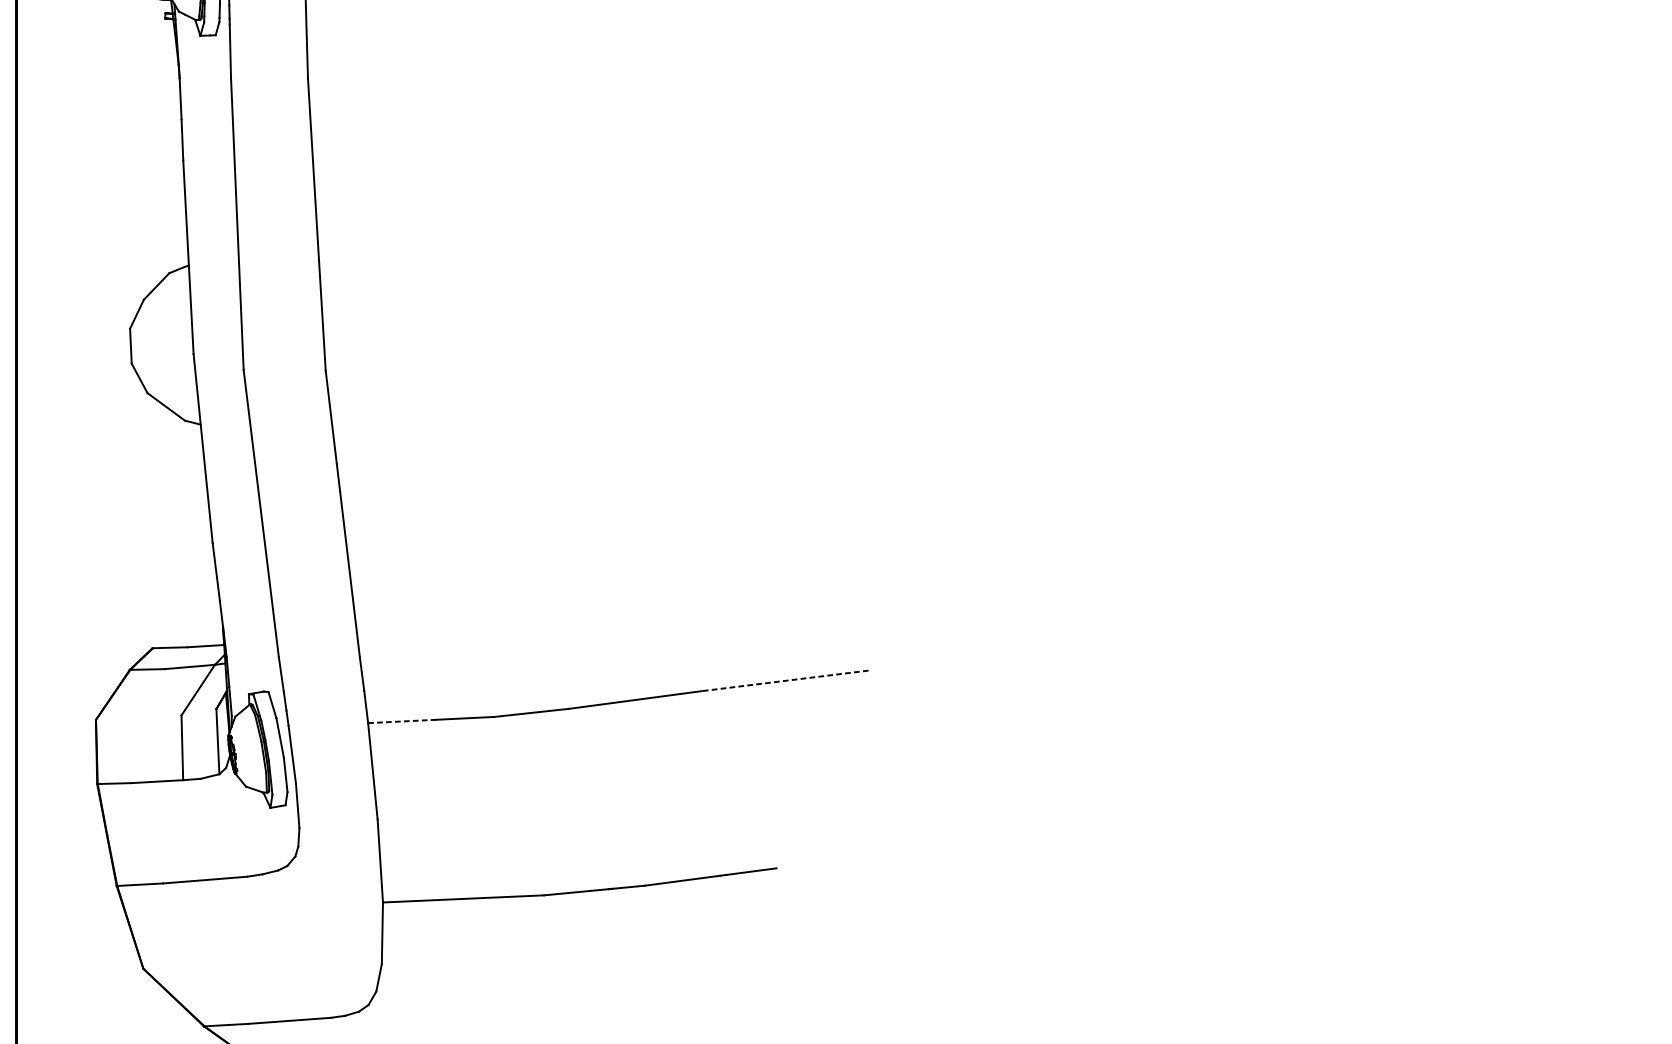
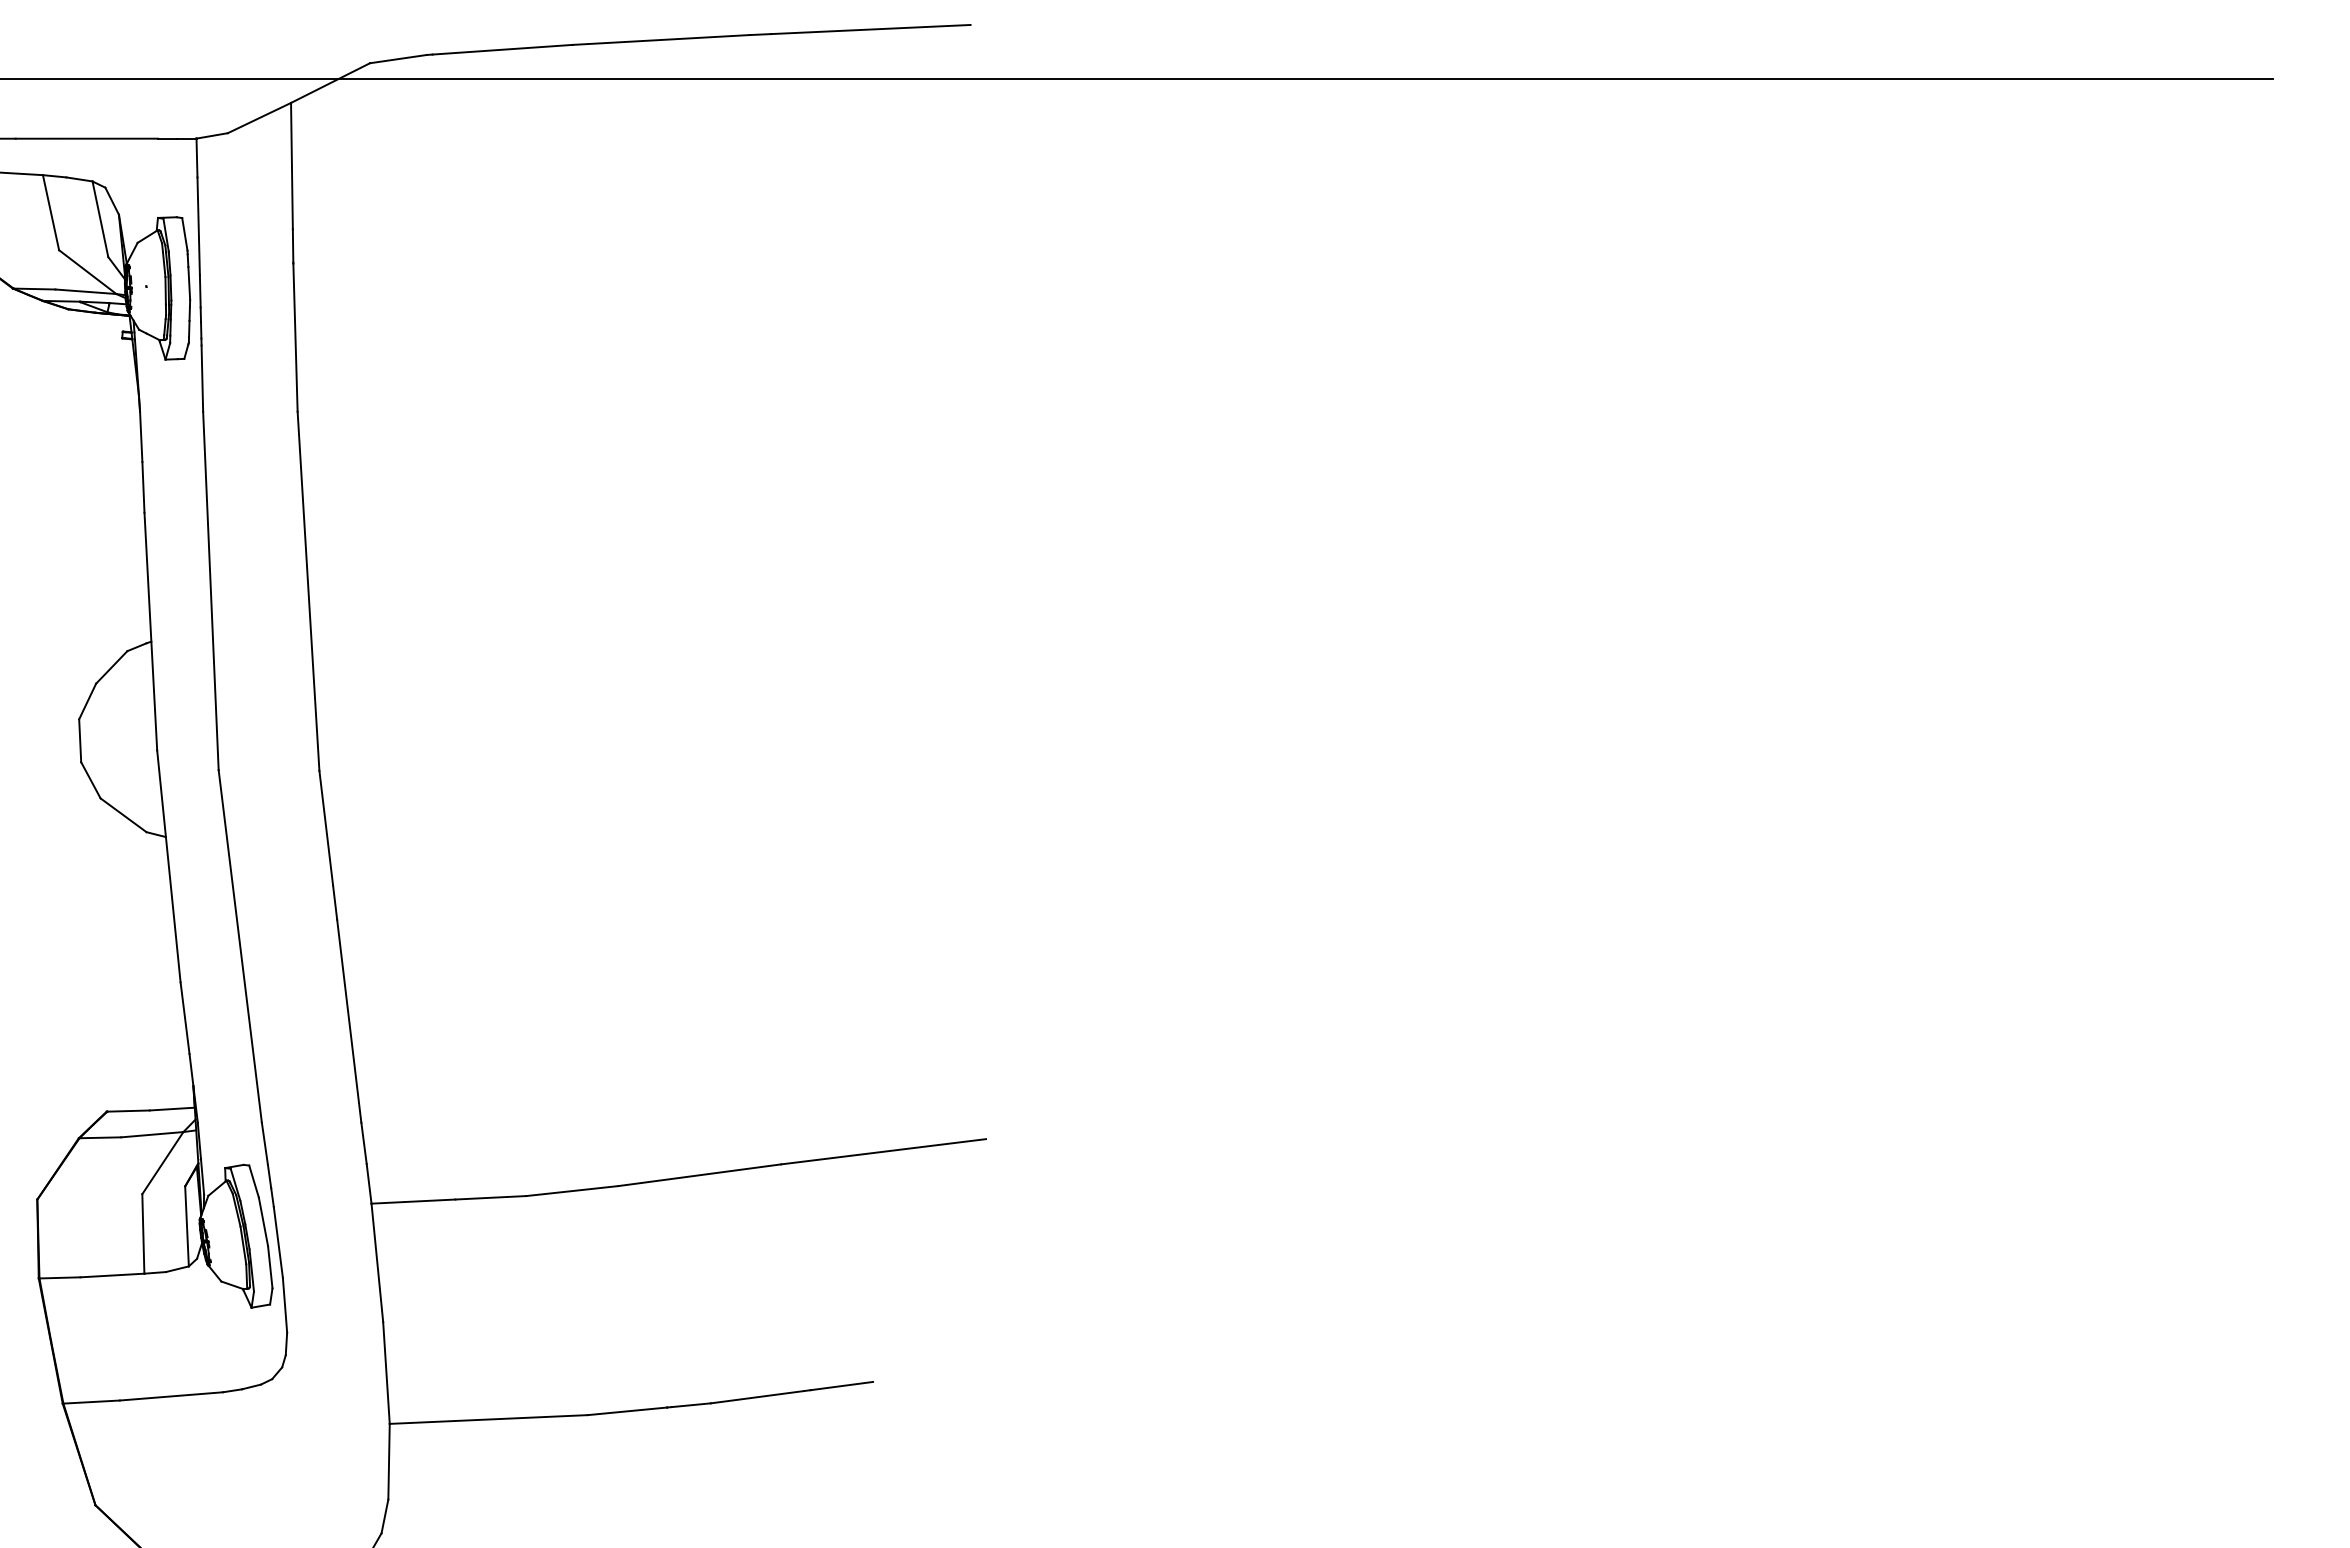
line: (785, 680) -> (883, 1151), dashed -> solid
line: (402, 721) -> (413, 1201), dashed -> solid

